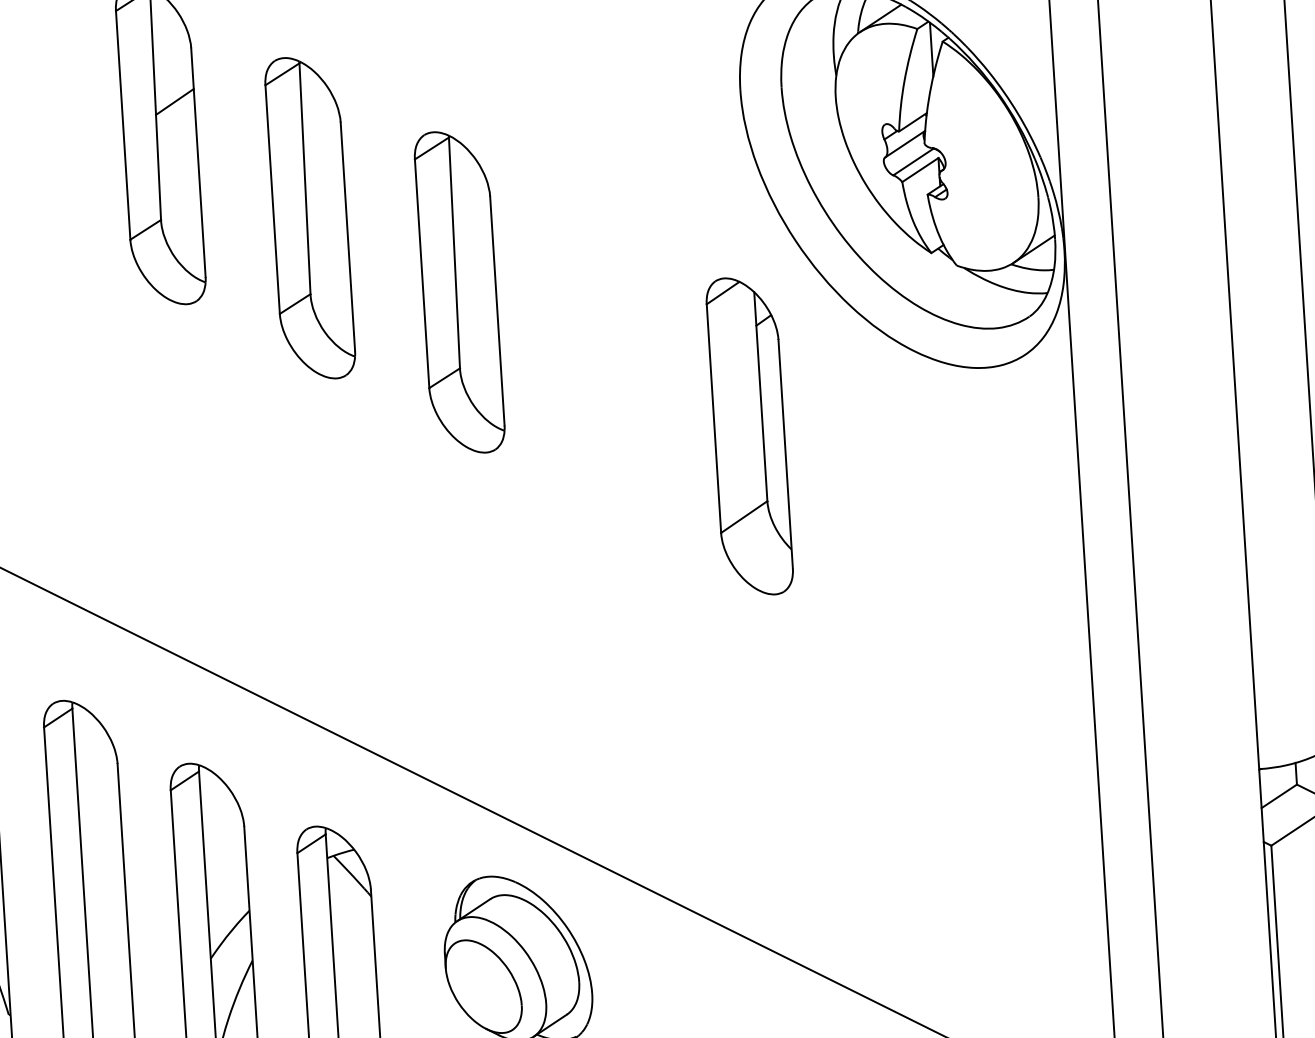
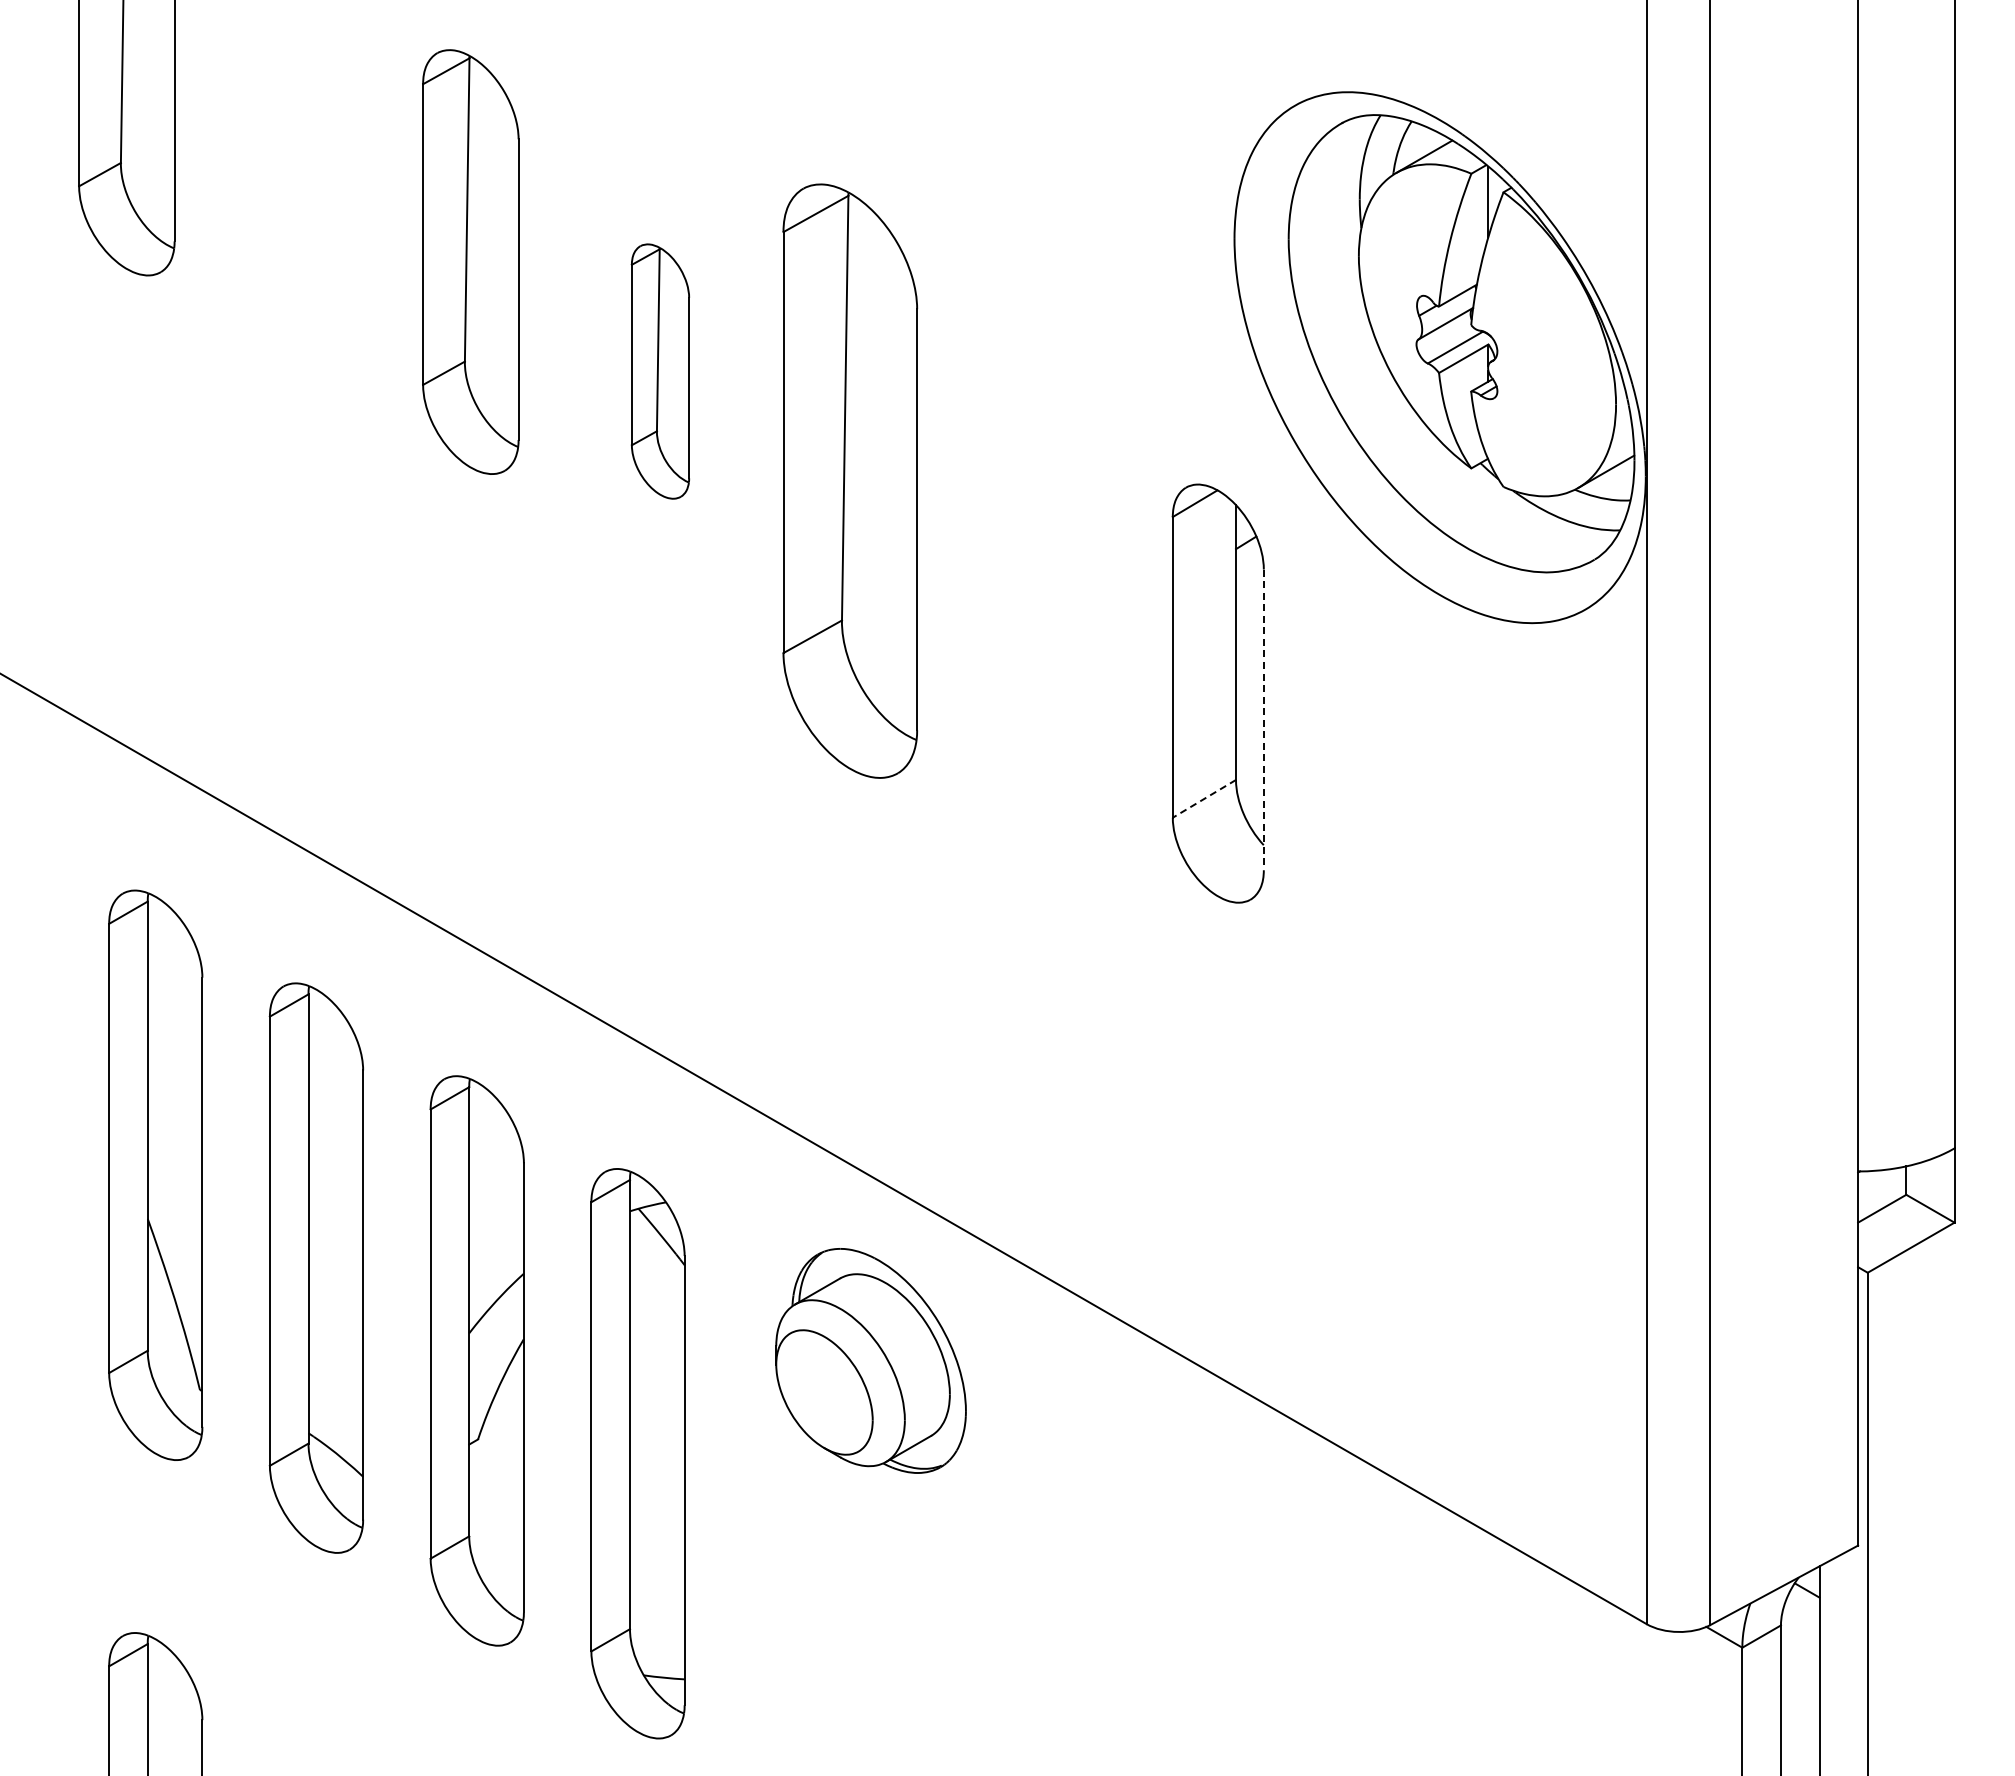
line: (174, 101) -> (492, 207), removed
part: (310, 218) -> (660, 371), size x0.6
part: (459, 292) -> (849, 480), size x1.4
line: (785, 454) -> (1263, 720), solid -> dashed
line: (744, 516) -> (1204, 798), solid -> dashed

